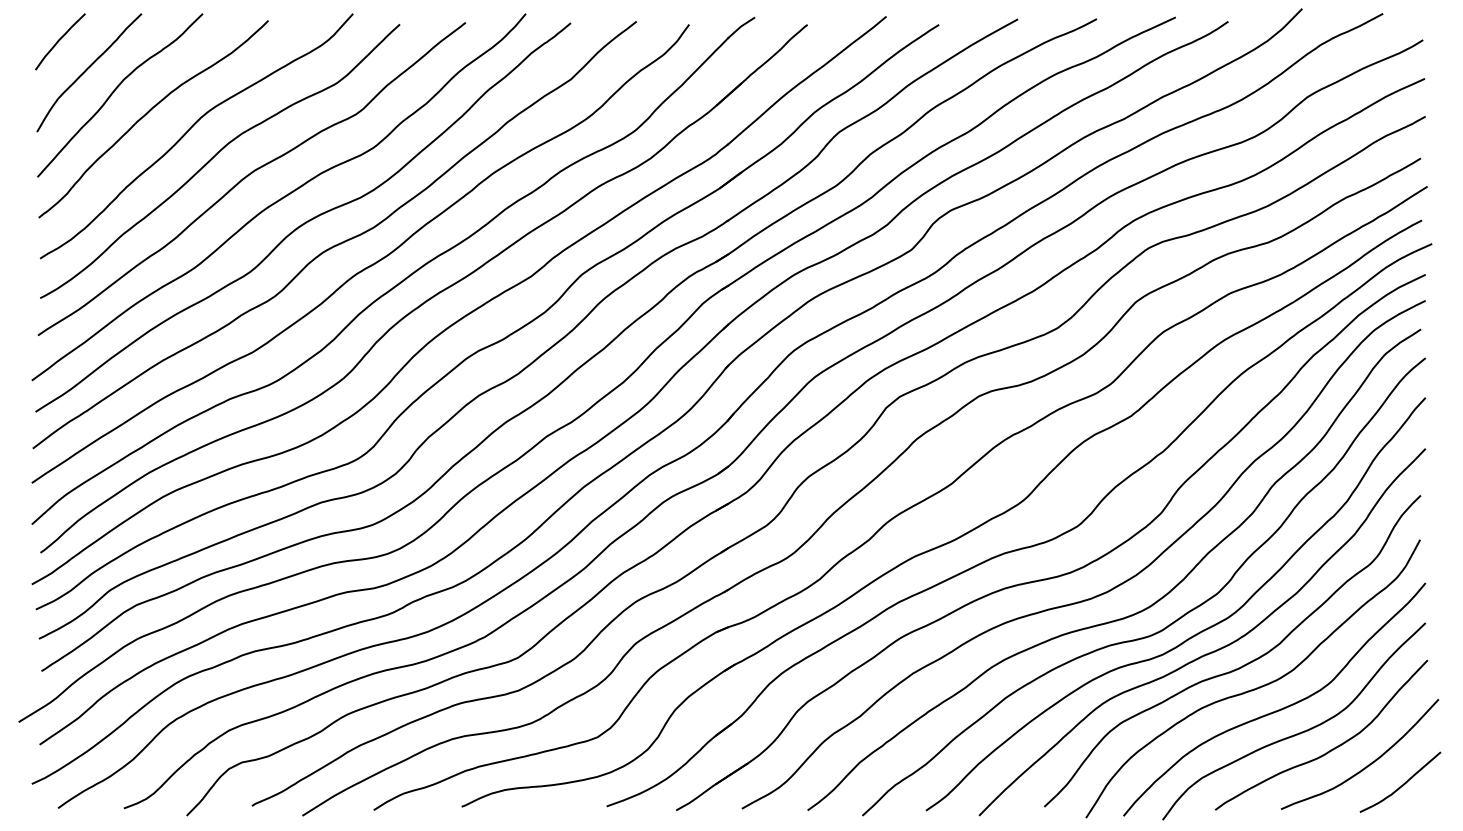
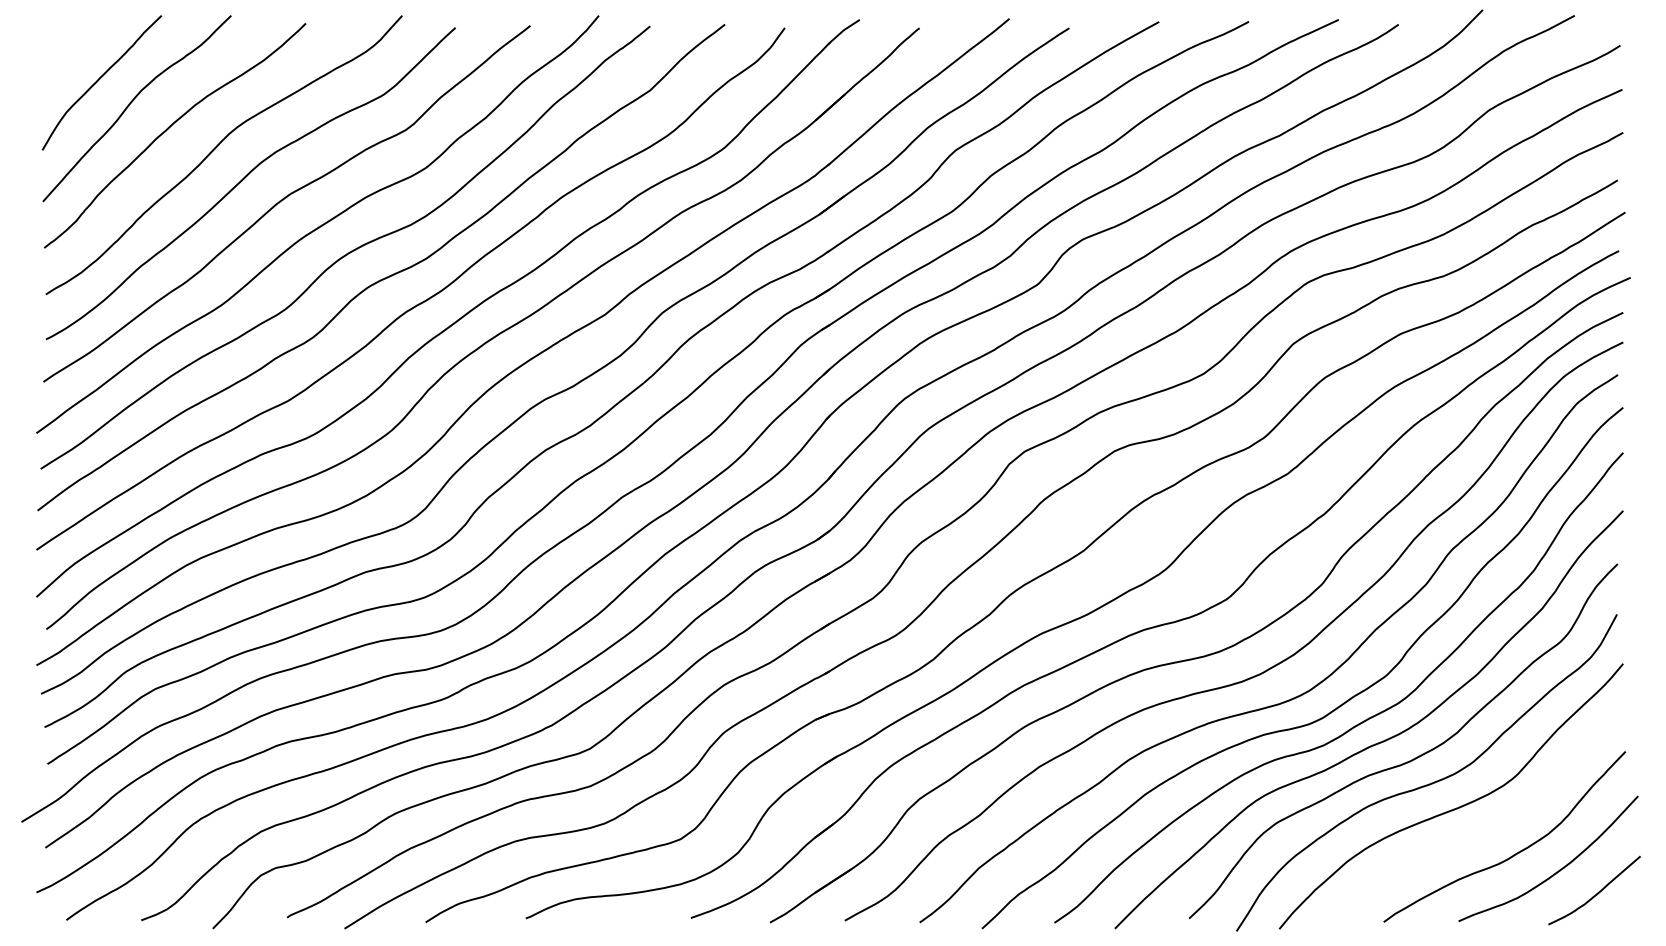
curve: (59, 40) -> (68, 46), removed
curve: (1300, 732) -> (1480, 833), removed

